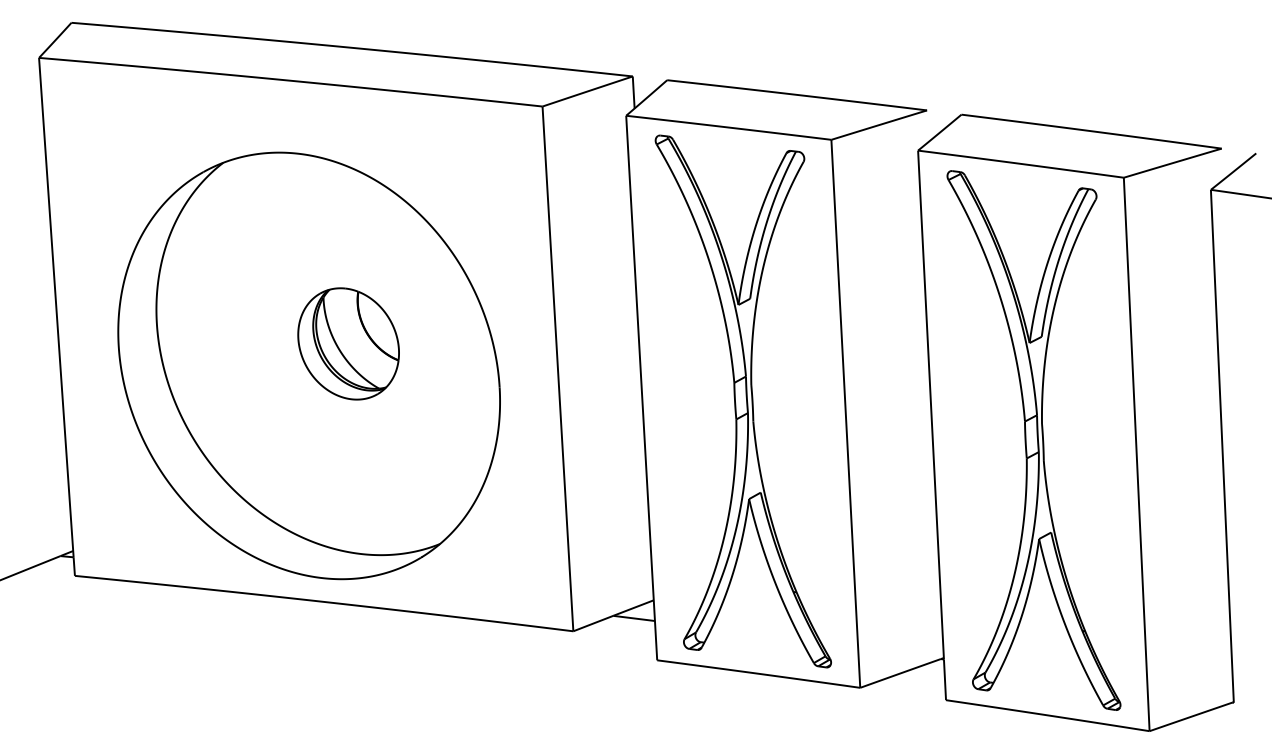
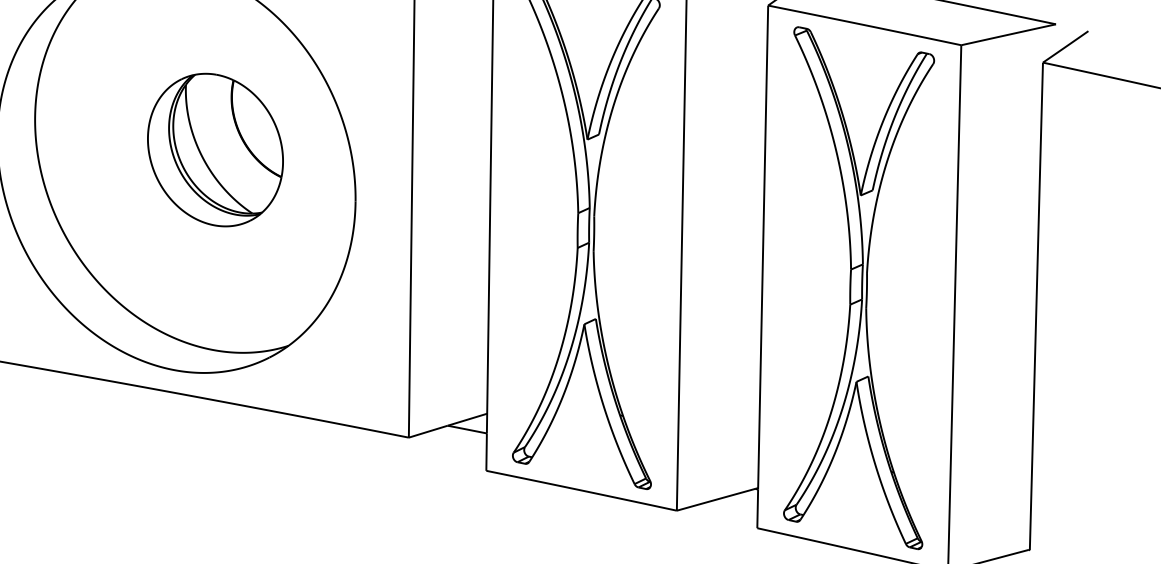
part: (348, 343) -> (215, 149), size x1.43

